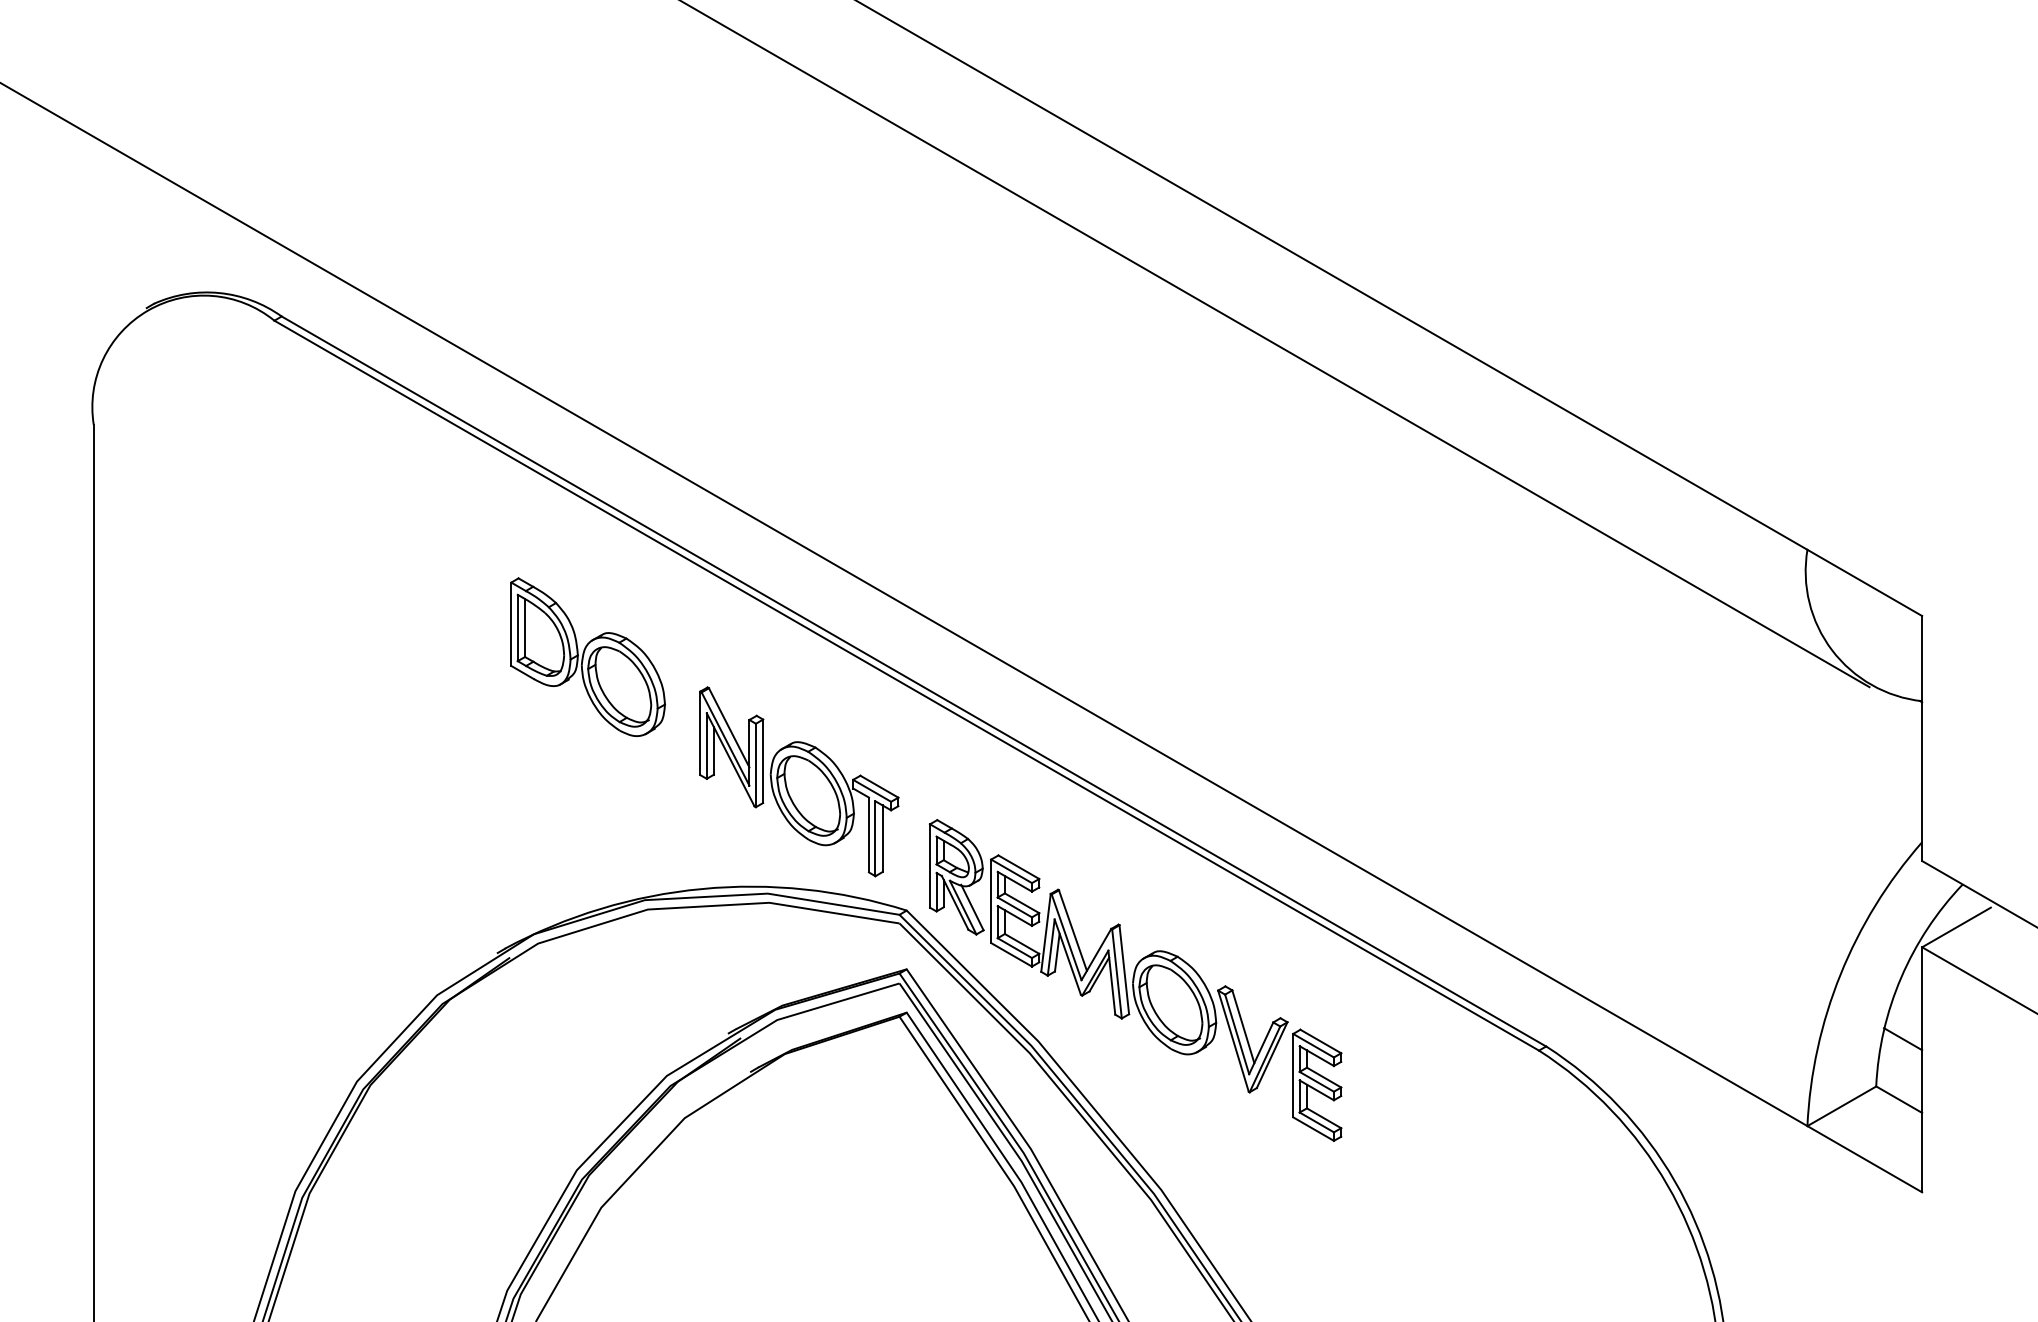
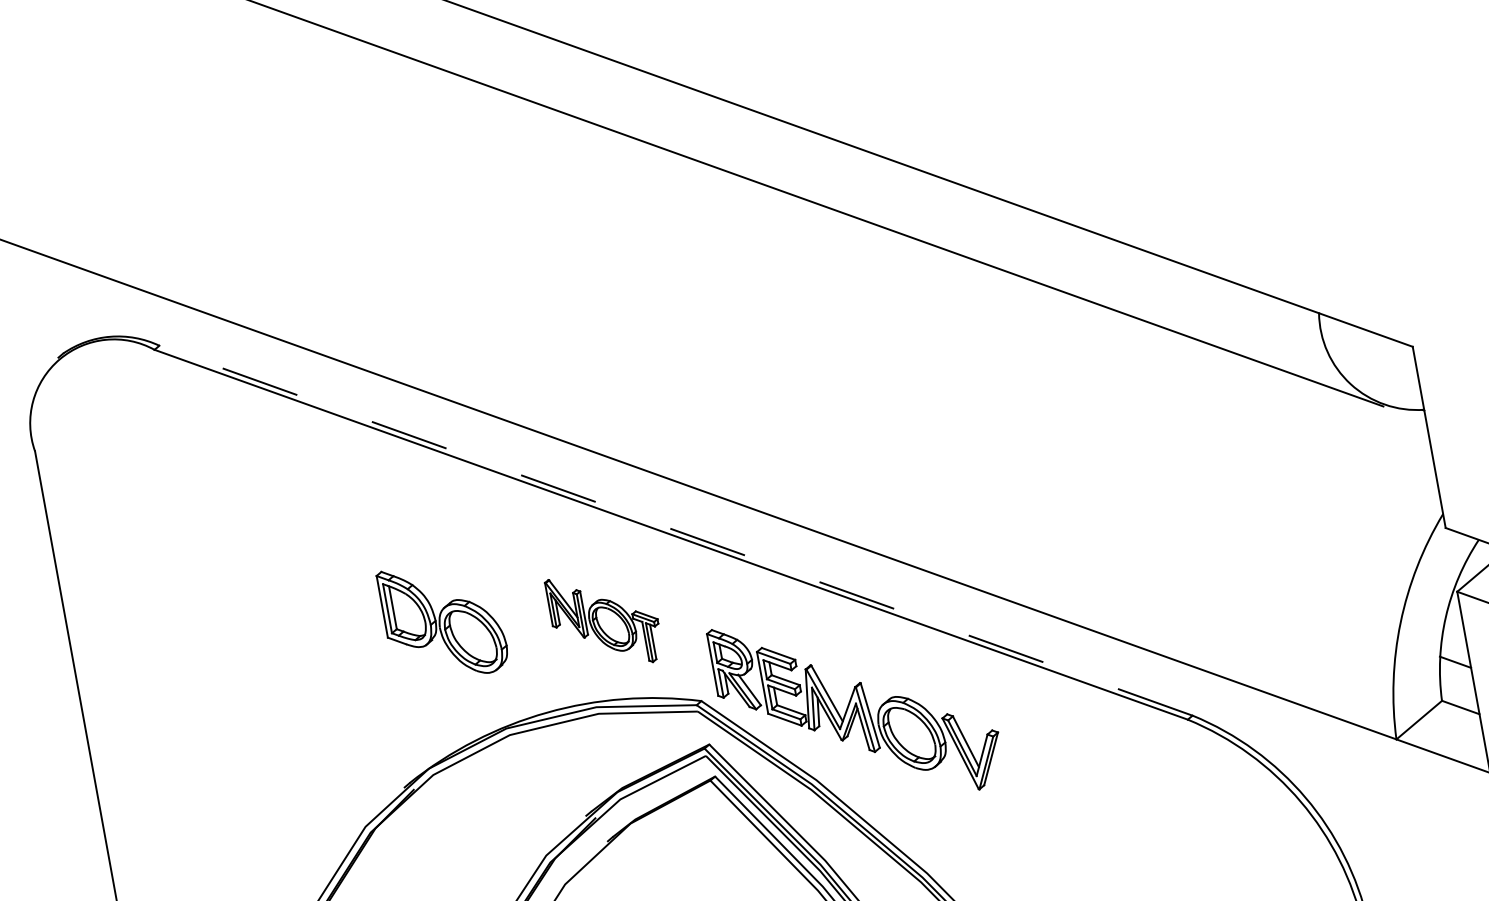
part: (587, 656) -> (442, 620), moved
line: (913, 681) -> (675, 530), solid -> dashed
part: (799, 781) -> (604, 620), size x0.7
part: (1317, 1084) -> (1028, 774), removed

